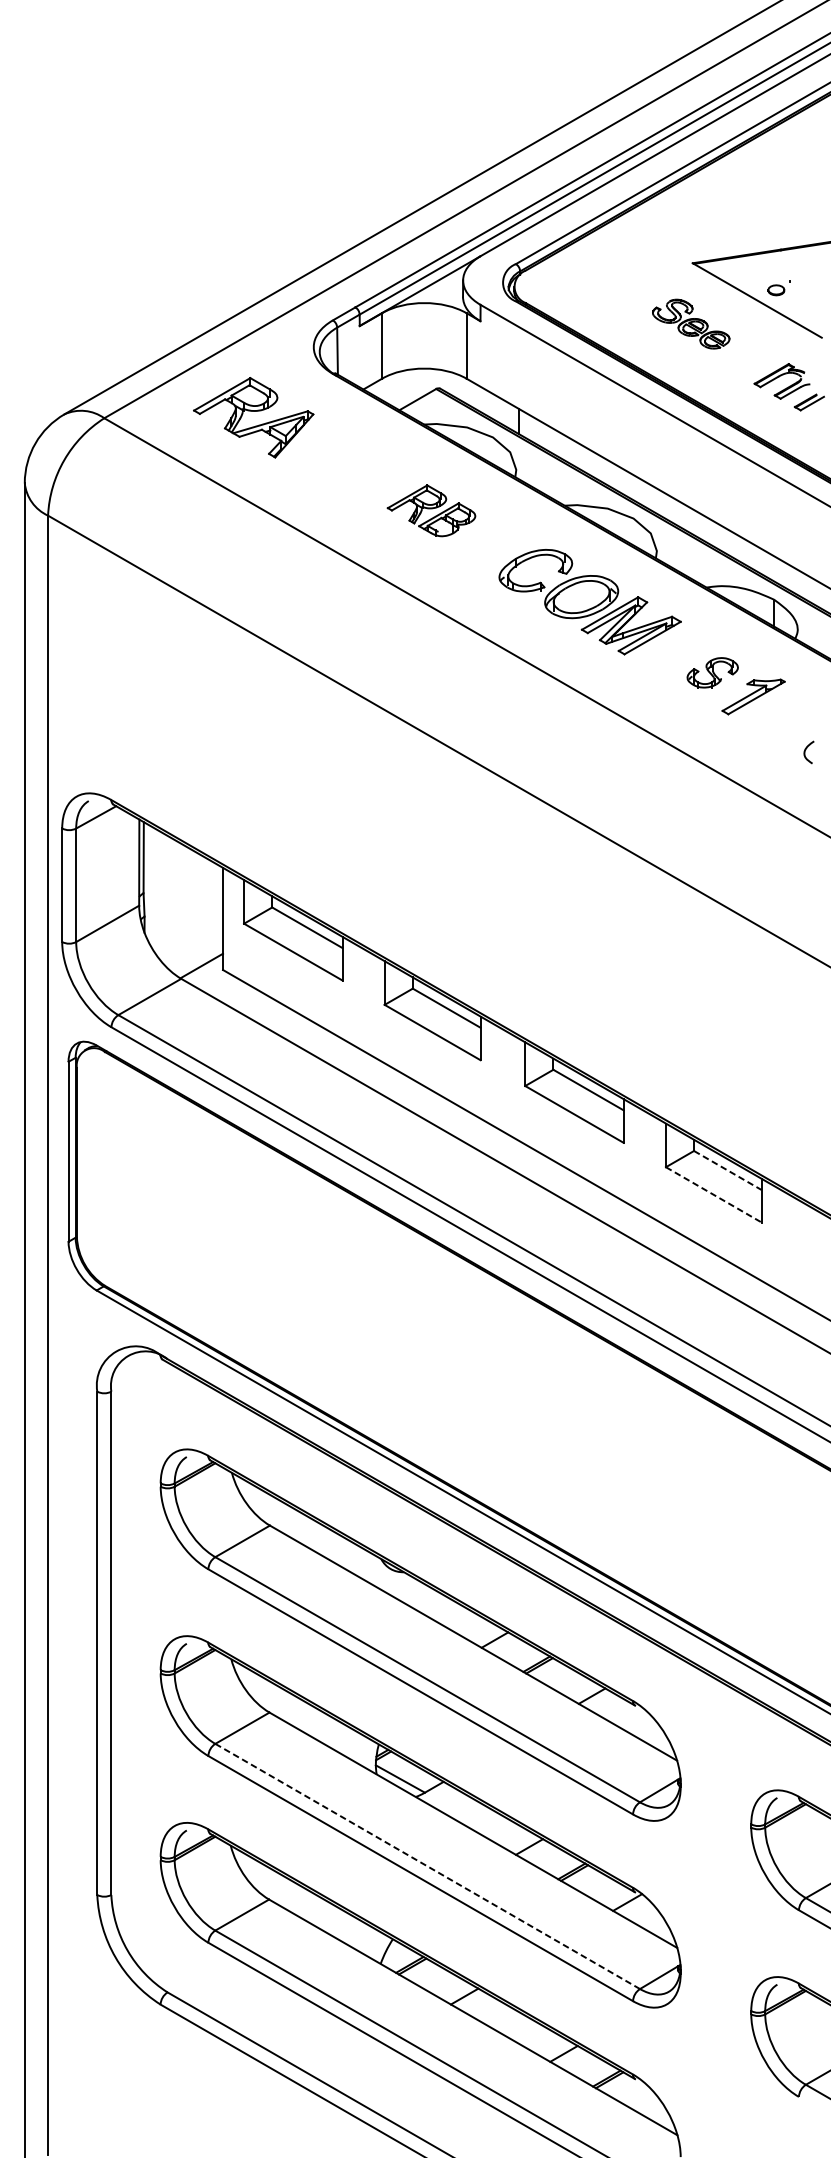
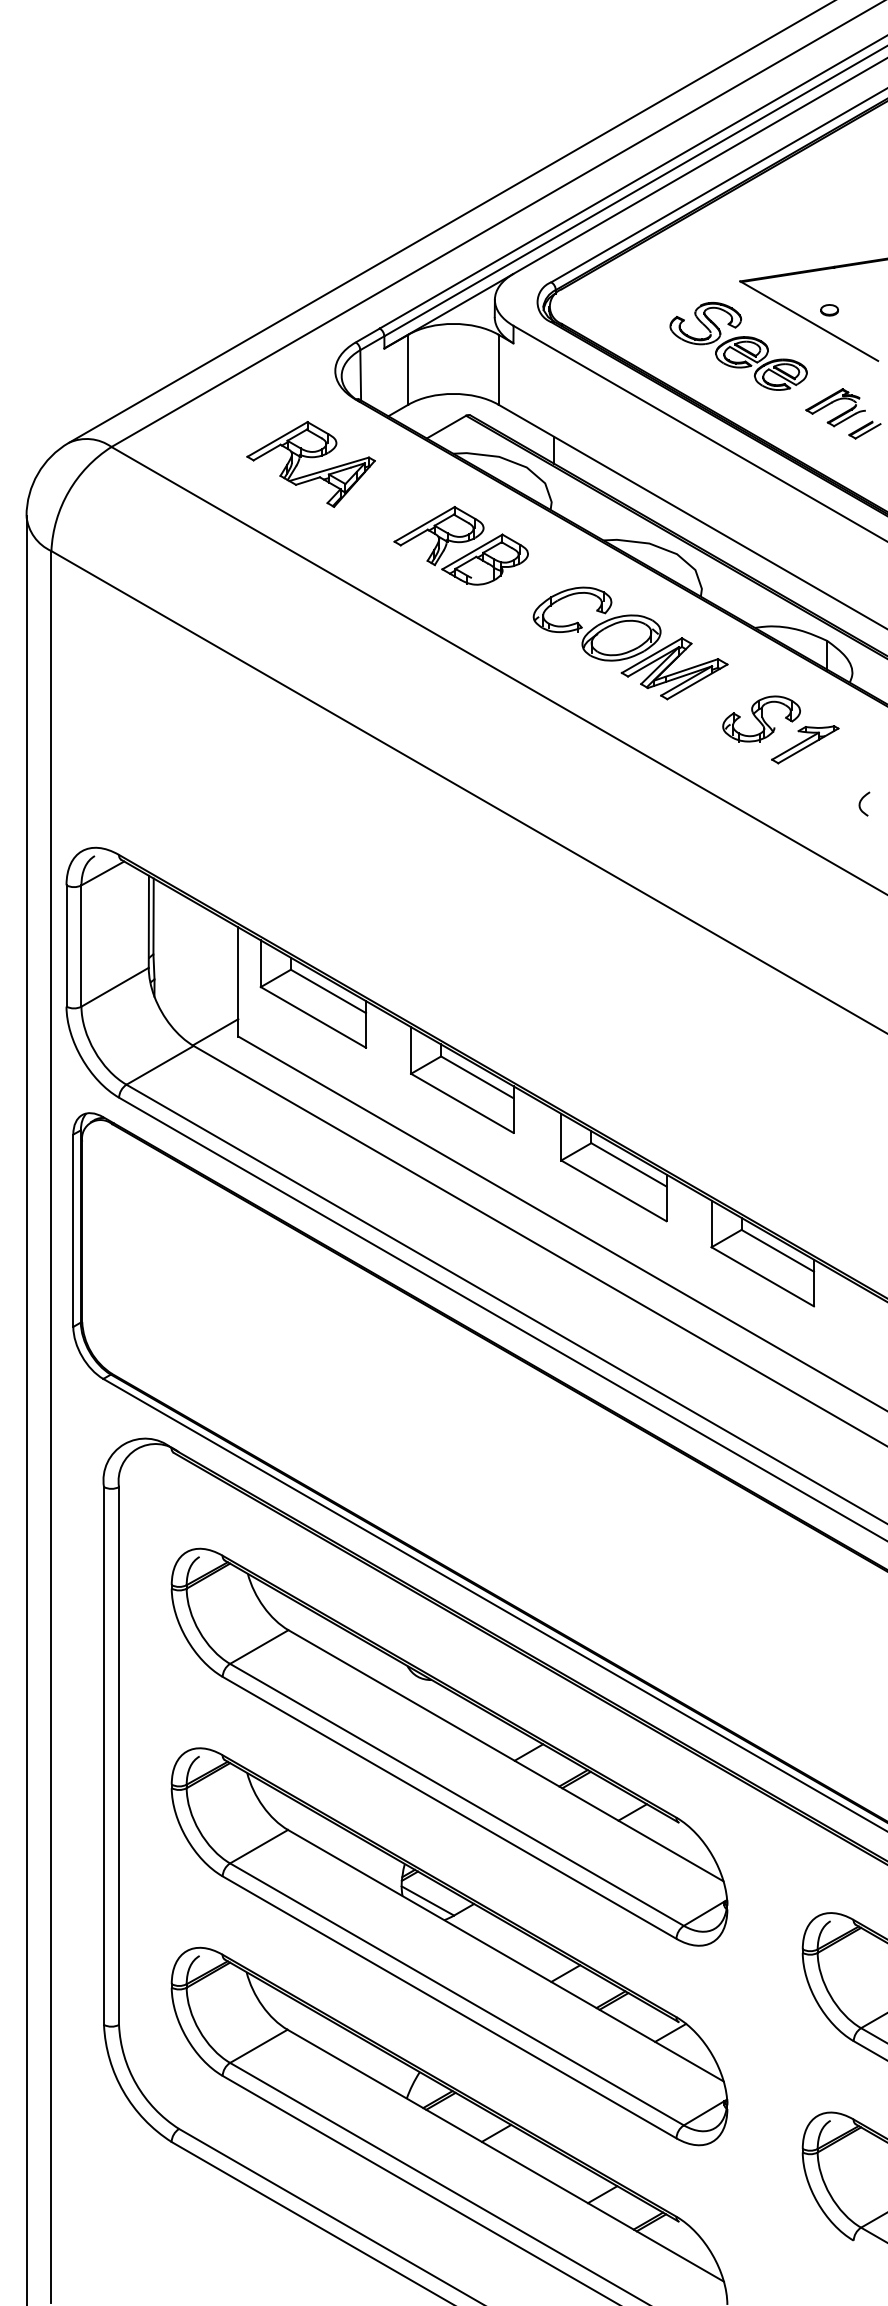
part: (691, 324) -> (738, 346), size x1.67
part: (253, 417) -> (310, 464), moved
part: (430, 510) -> (460, 545), size x1.43
part: (712, 672) -> (761, 718), size x1.43
line: (727, 1170) -> (777, 1250), dashed -> solid
line: (714, 1195) -> (763, 1277), dashed -> solid
line: (428, 1866) -> (457, 1994), dashed -> solid

